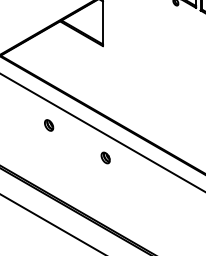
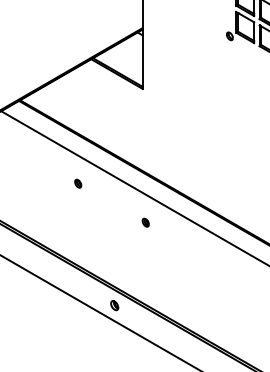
part: (49, 125) -> (78, 183), size x0.62
part: (105, 157) -> (145, 222), size x0.62
part: (79, 226) -> (114, 305), added

